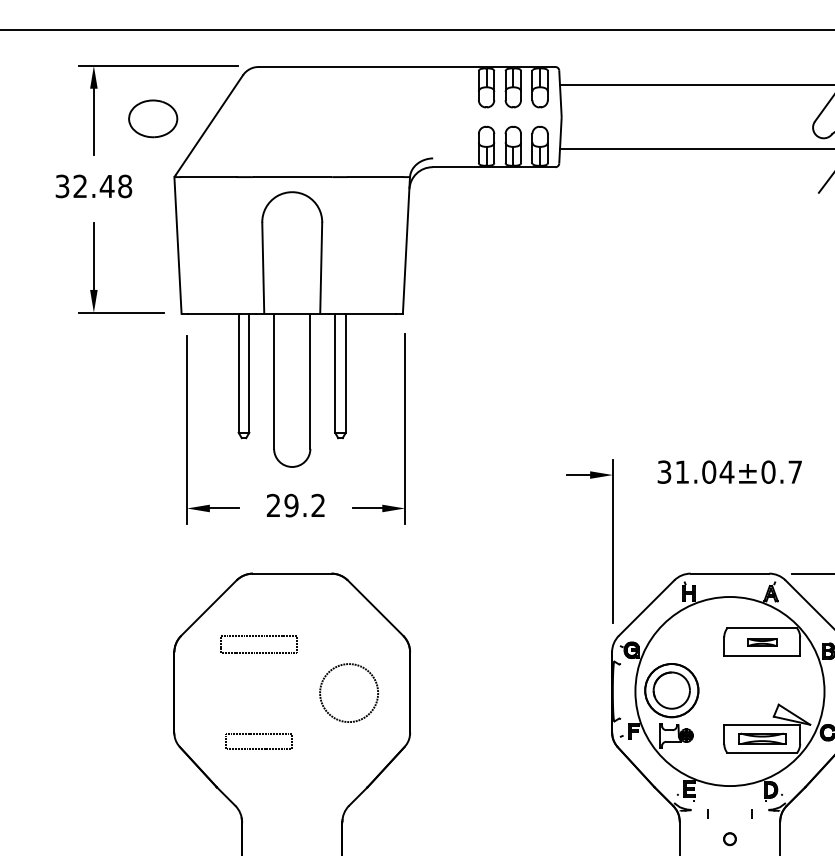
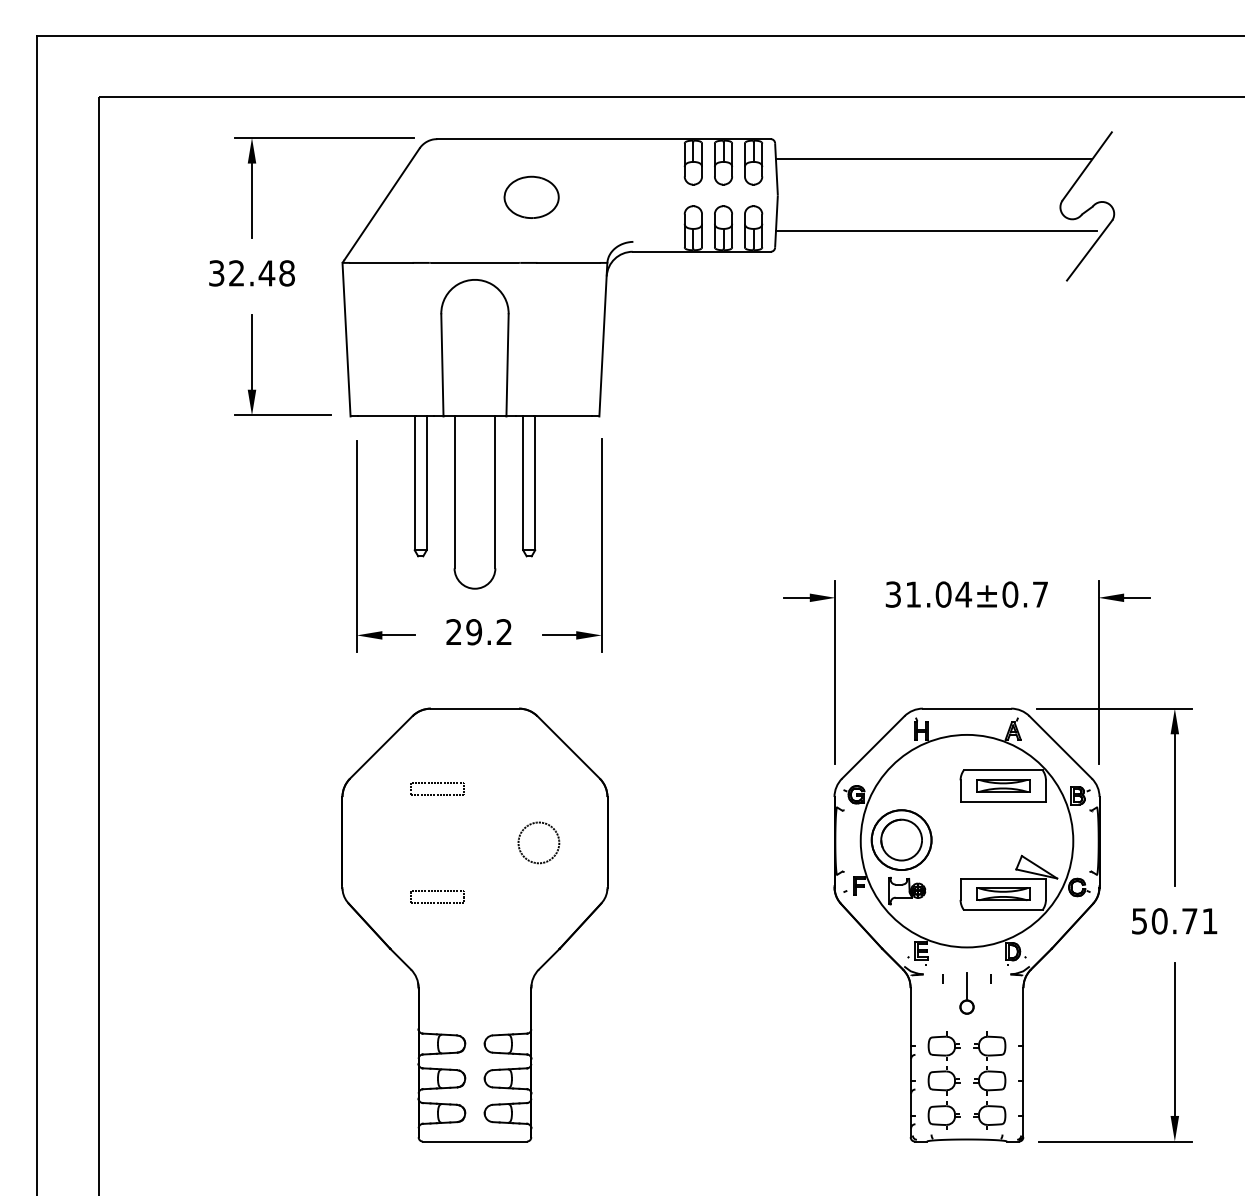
part: (153, 118) -> (531, 196), moved
part: (762, 642) -> (1003, 785), size x1.67
part: (258, 644) -> (437, 788), size x0.62
circle: (348, 692) -> (538, 842), size x0.62
part: (258, 740) -> (437, 896), size x0.71
line: (730, 819) -> (967, 985), added

